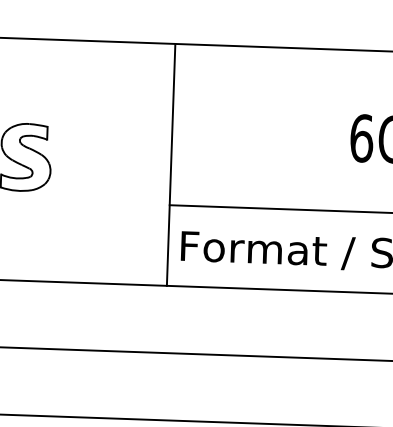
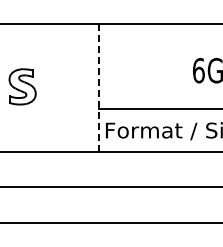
line: (171, 165) -> (99, 88), solid -> dashed

